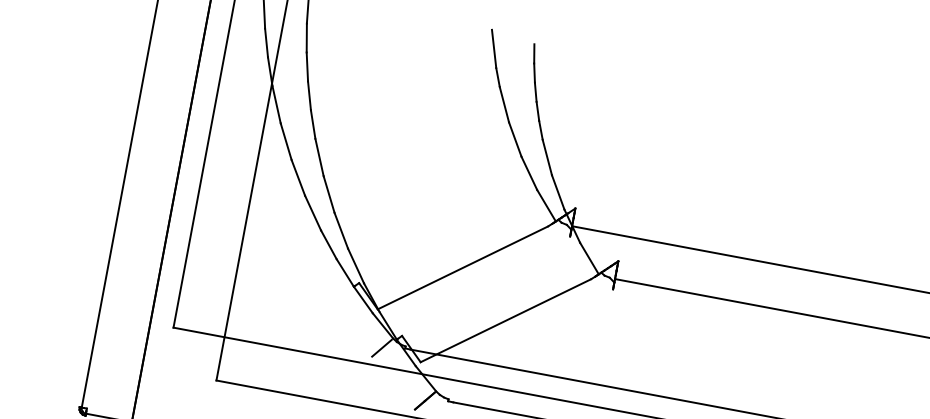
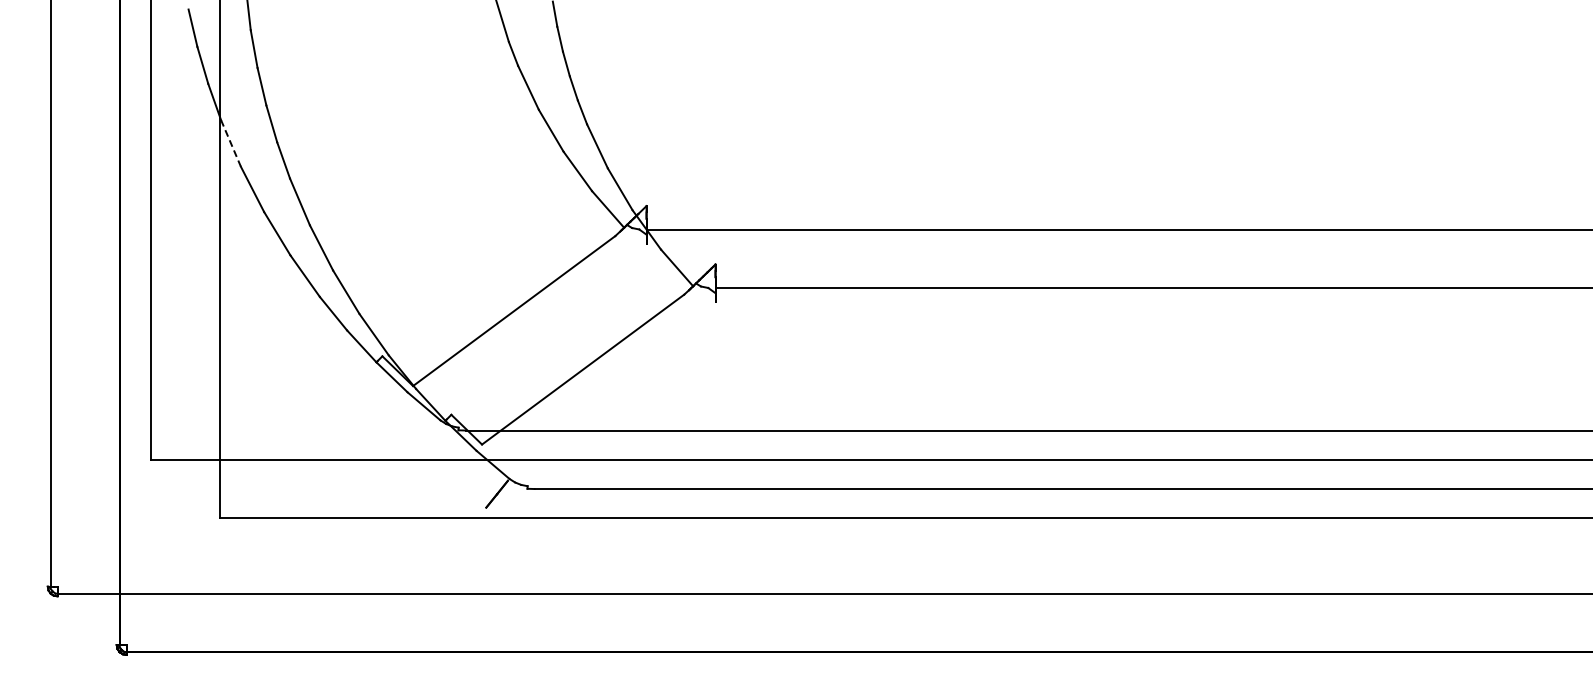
line: (276, 104) -> (231, 143), solid -> dashed
line: (381, 347) -> (427, 435), removed

